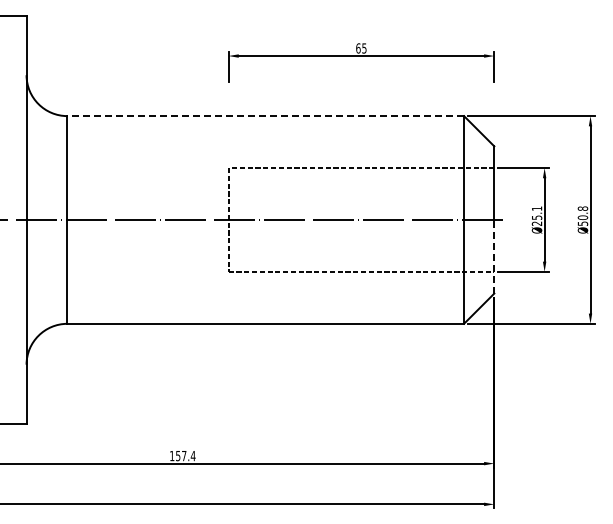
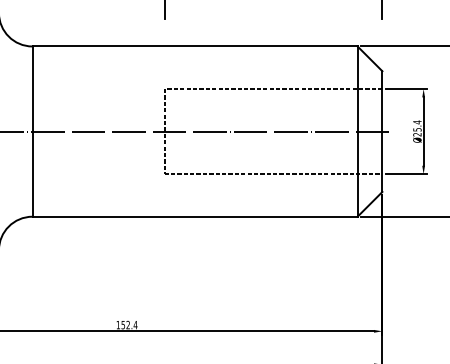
line: (265, 116) -> (194, 46), dashed -> solid
text: (537, 208) -> (417, 122), Ø25.1 -> Ø25.4
line: (494, 256) -> (382, 161), dashed -> solid
text: (184, 455) -> (128, 324), 157.4 -> 152.4

